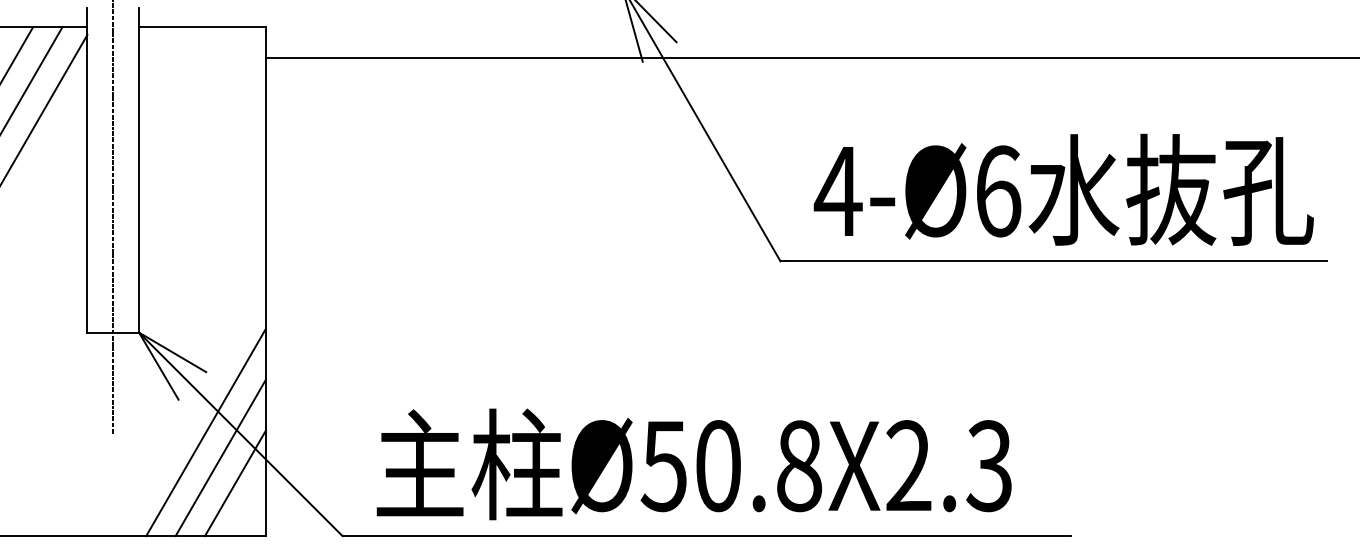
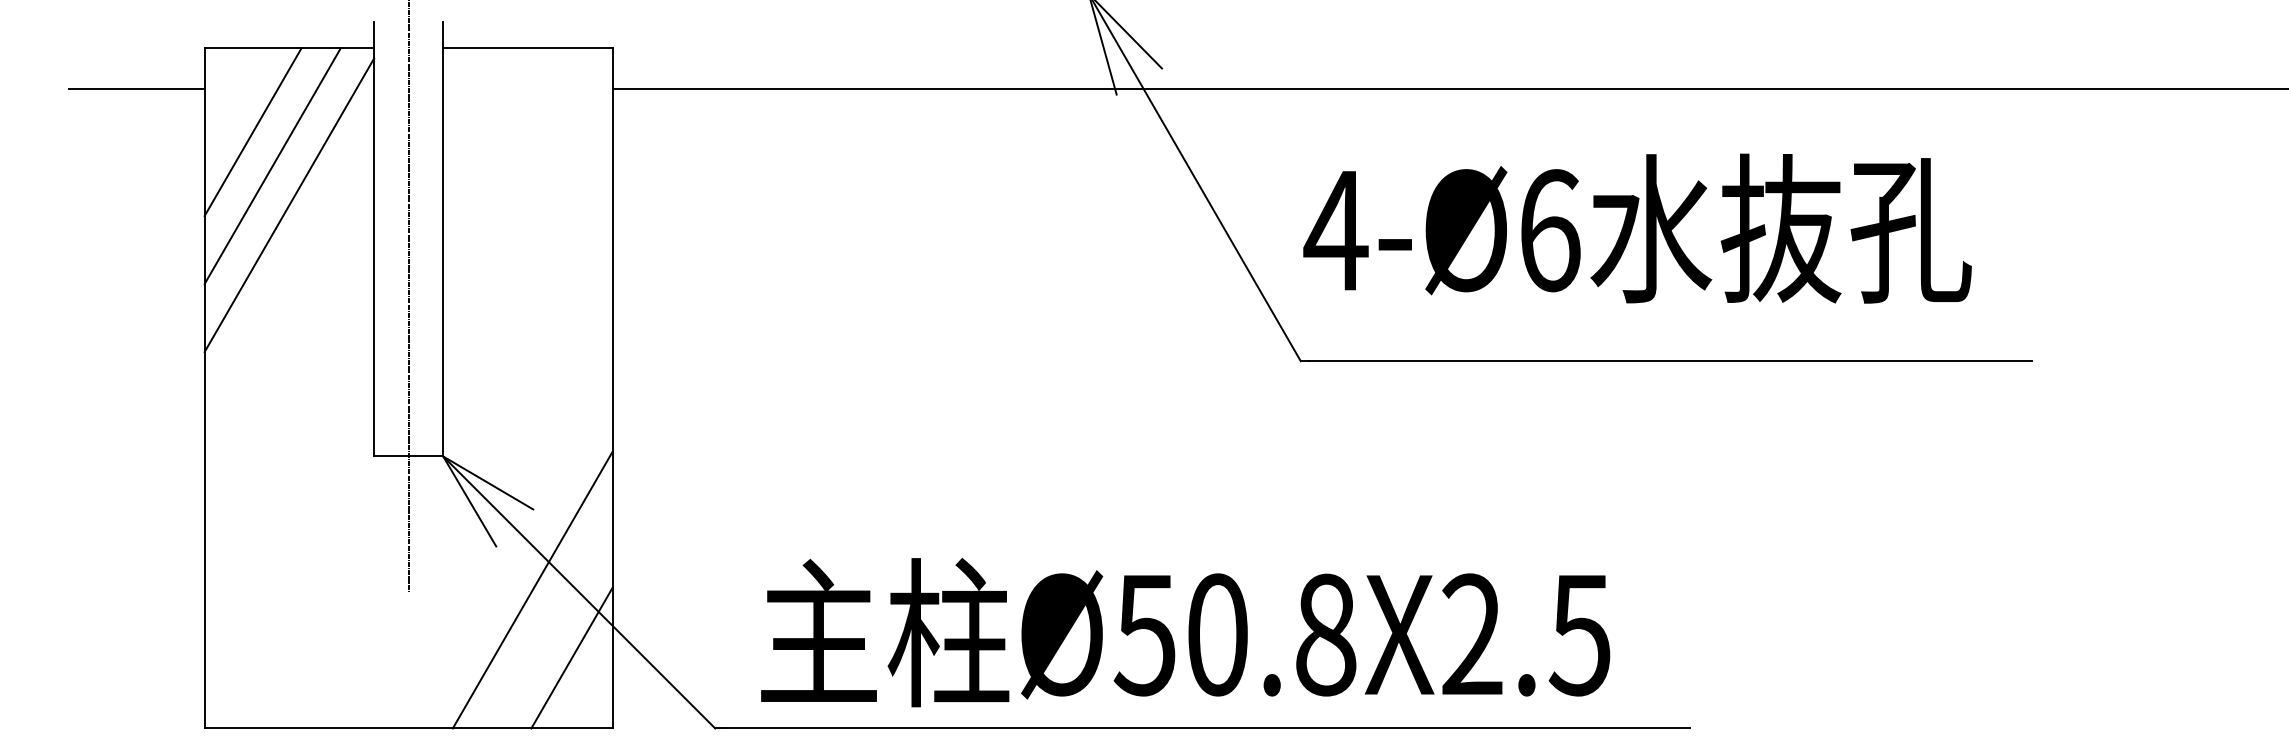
text: (1063, 189) -> (1637, 228), moved
line: (220, 457) -> (552, 623), removed
text: (989, 465) -> (1579, 634), Ø50.8X2.3 -> Ø50.8X2.5

